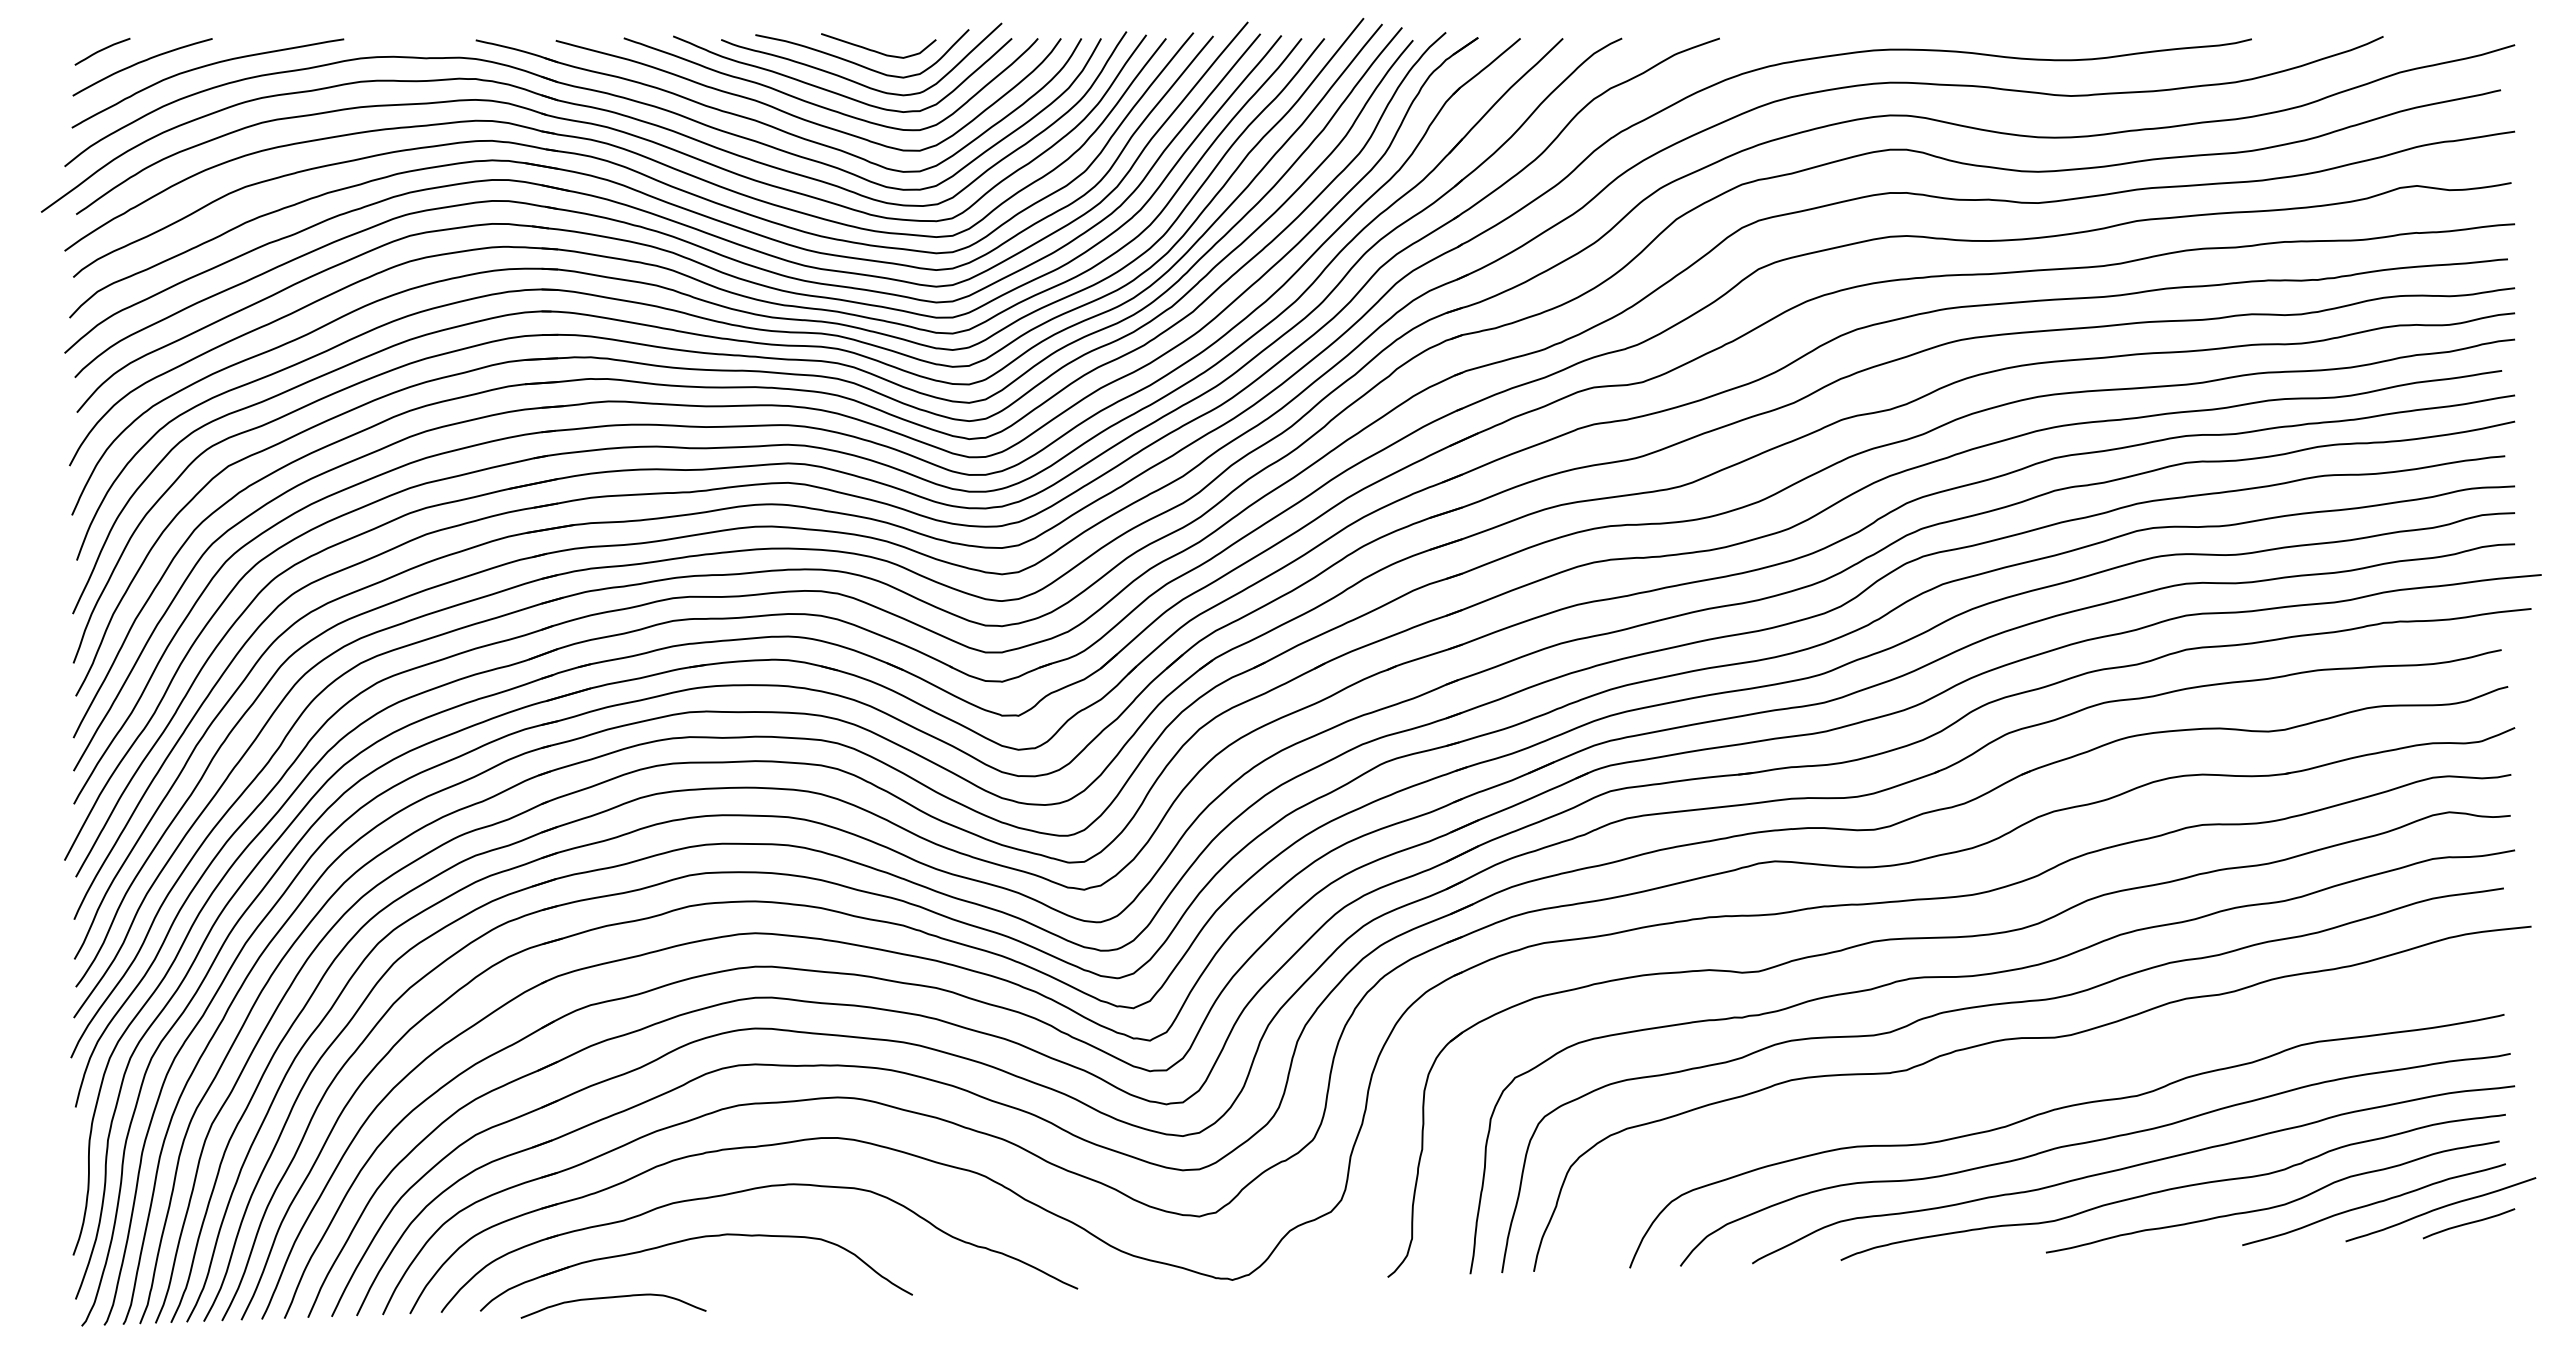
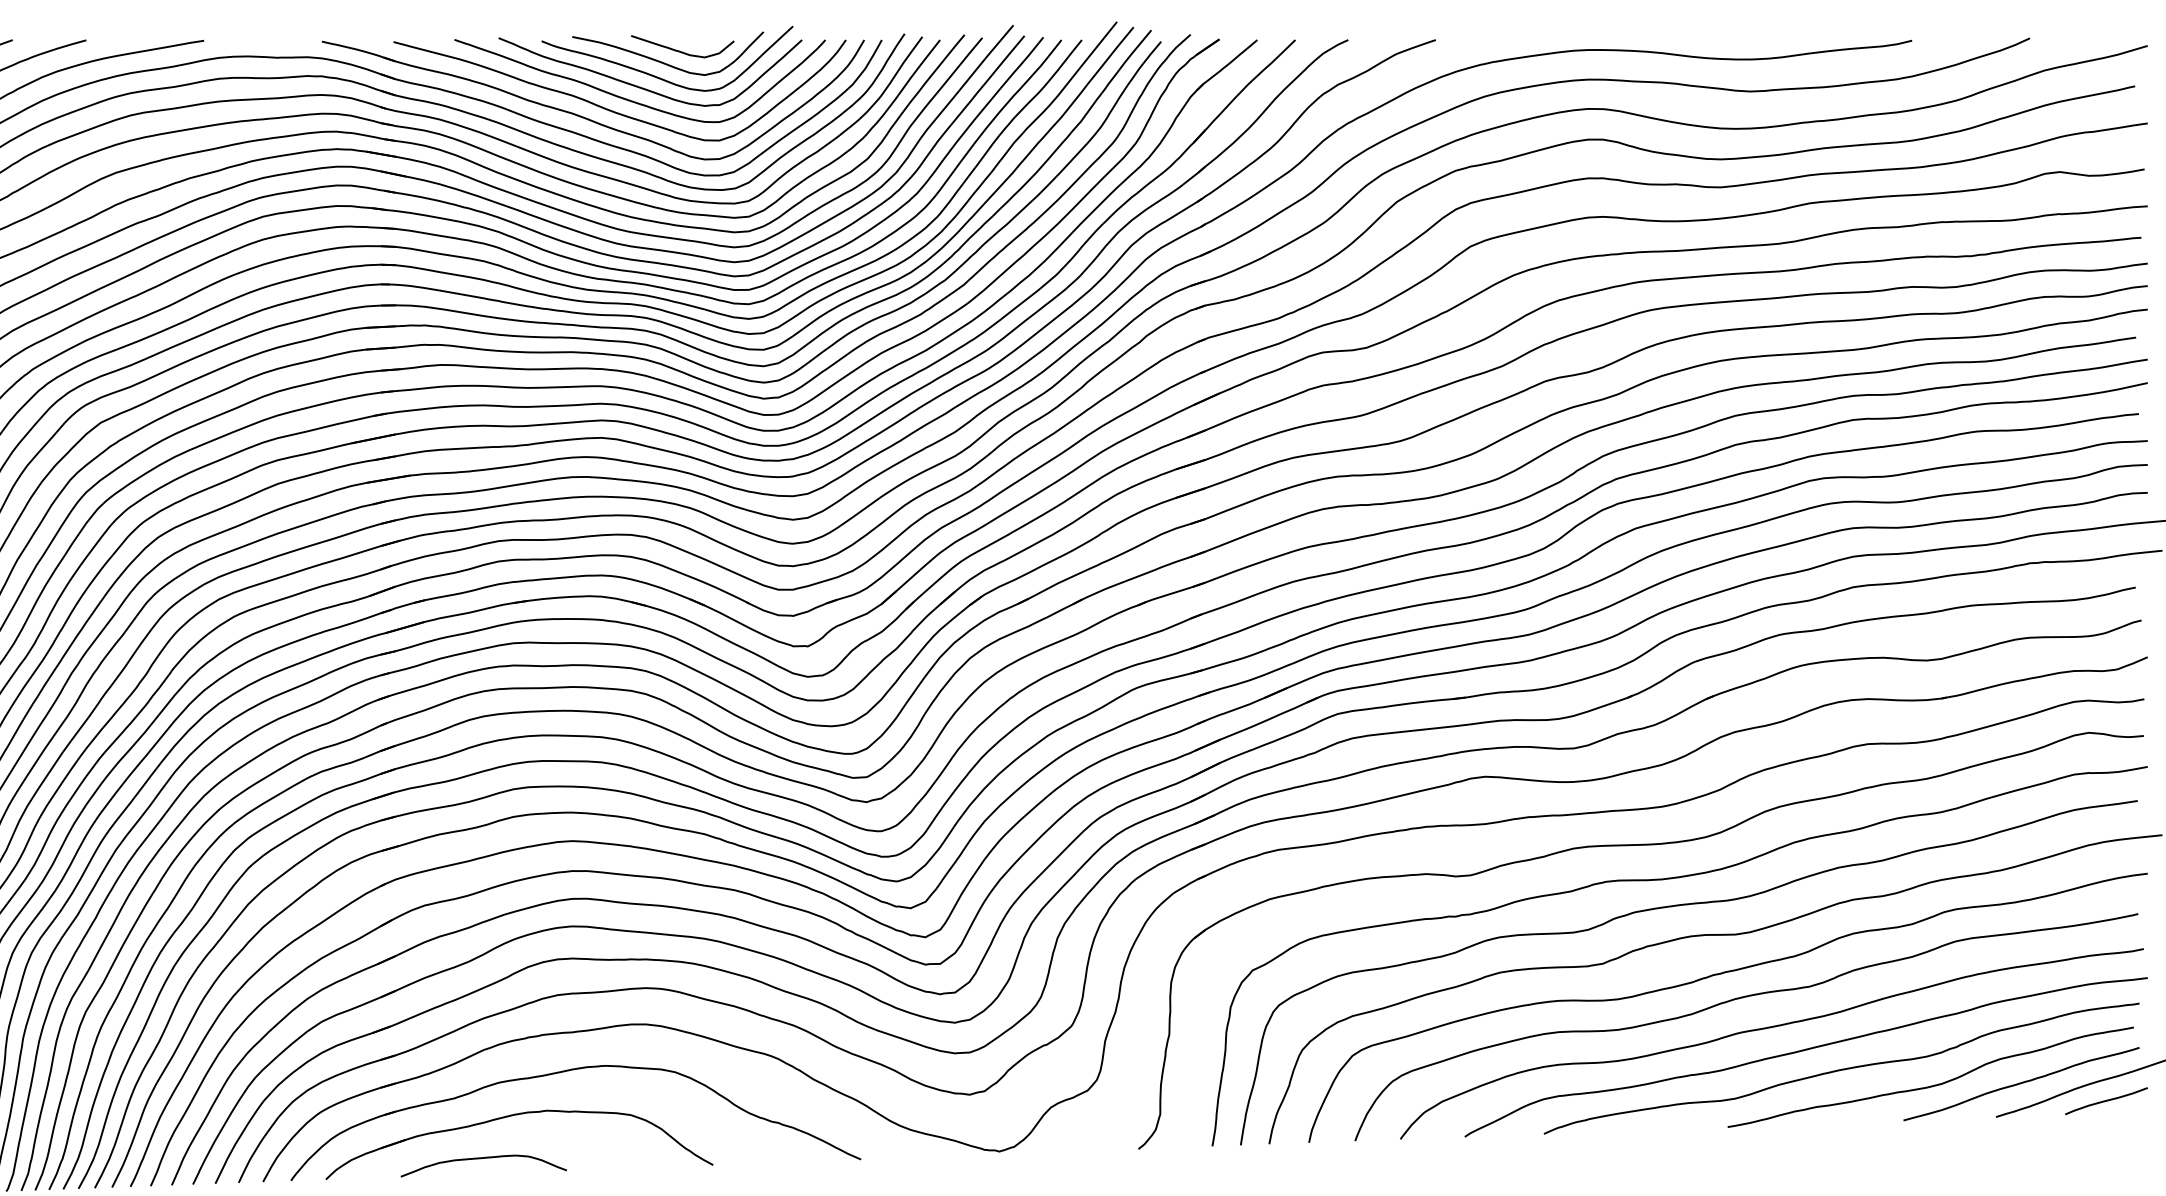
curve: (2038, 1082) -> (1721, 974), added
curve: (613, 1298) -> (483, 1159), moved

